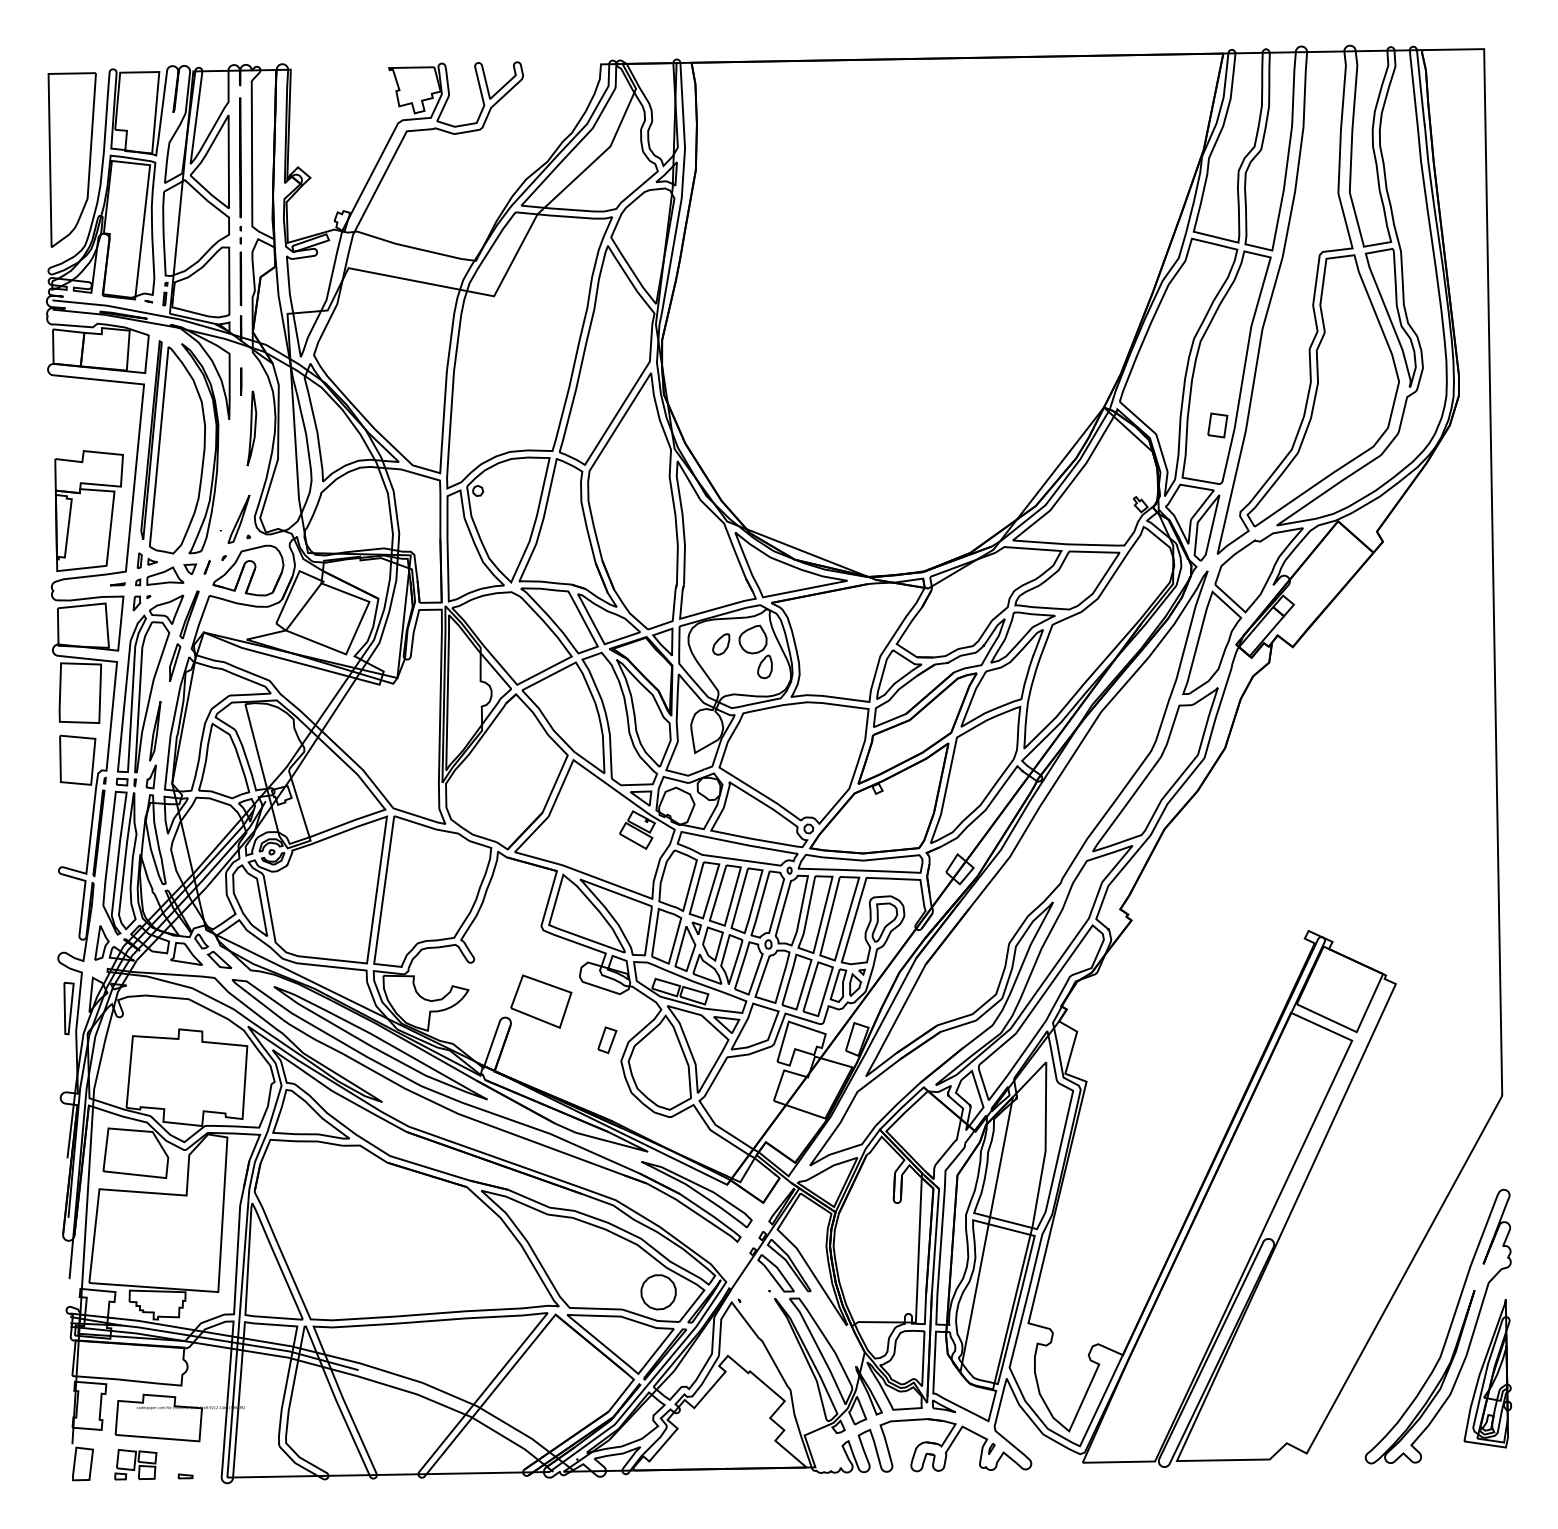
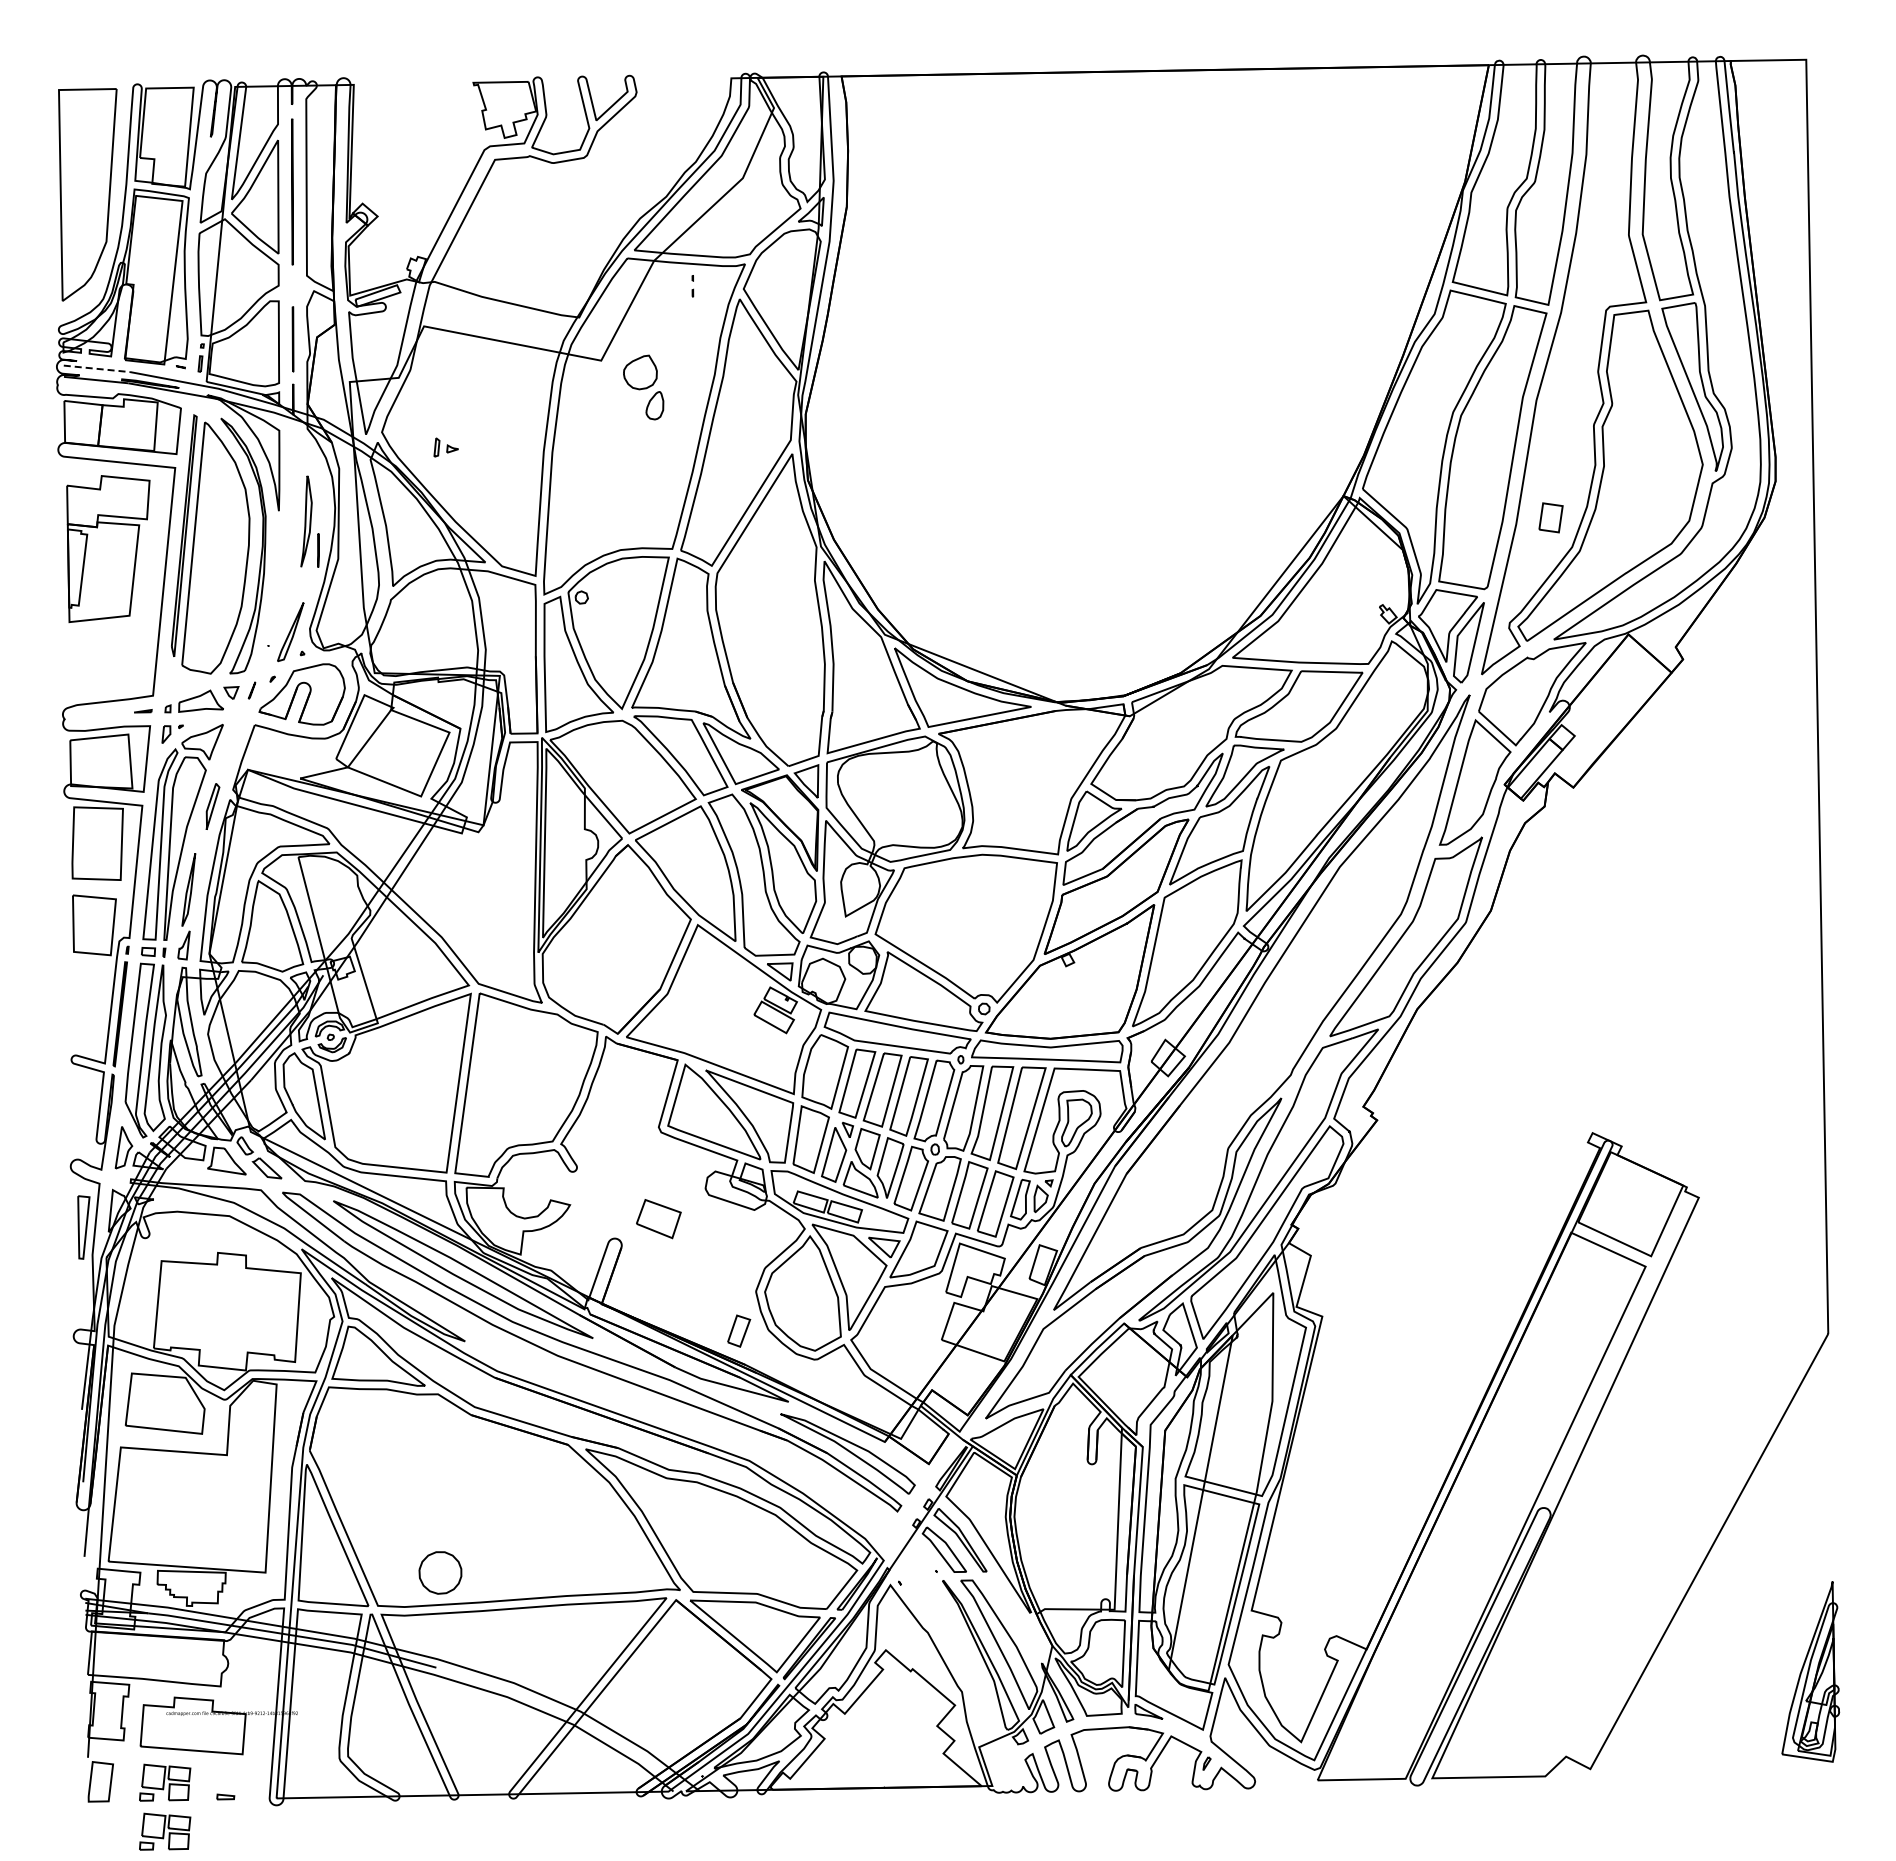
part: (240, 235) -> (692, 286), moved
line: (80, 302) -> (97, 368), solid -> dashed
line: (241, 381) -> (318, 550), moved
part: (1217, 425) -> (1550, 517), moved
part: (89, 510) -> (108, 548), moved
part: (146, 560) -> (445, 447), moved
part: (189, 614) -> (230, 747), removed
part: (721, 644) -> (877, 784), removed
part: (755, 651) -> (643, 387), moved
part: (541, 1001) -> (658, 1218), size x0.6
part: (607, 1039) -> (739, 1330), moved
part: (658, 1291) -> (440, 1572), moved
part: (1448, 1330) -> (1762, 1619), removed
part: (136, 1504) -> (165, 1831), added

